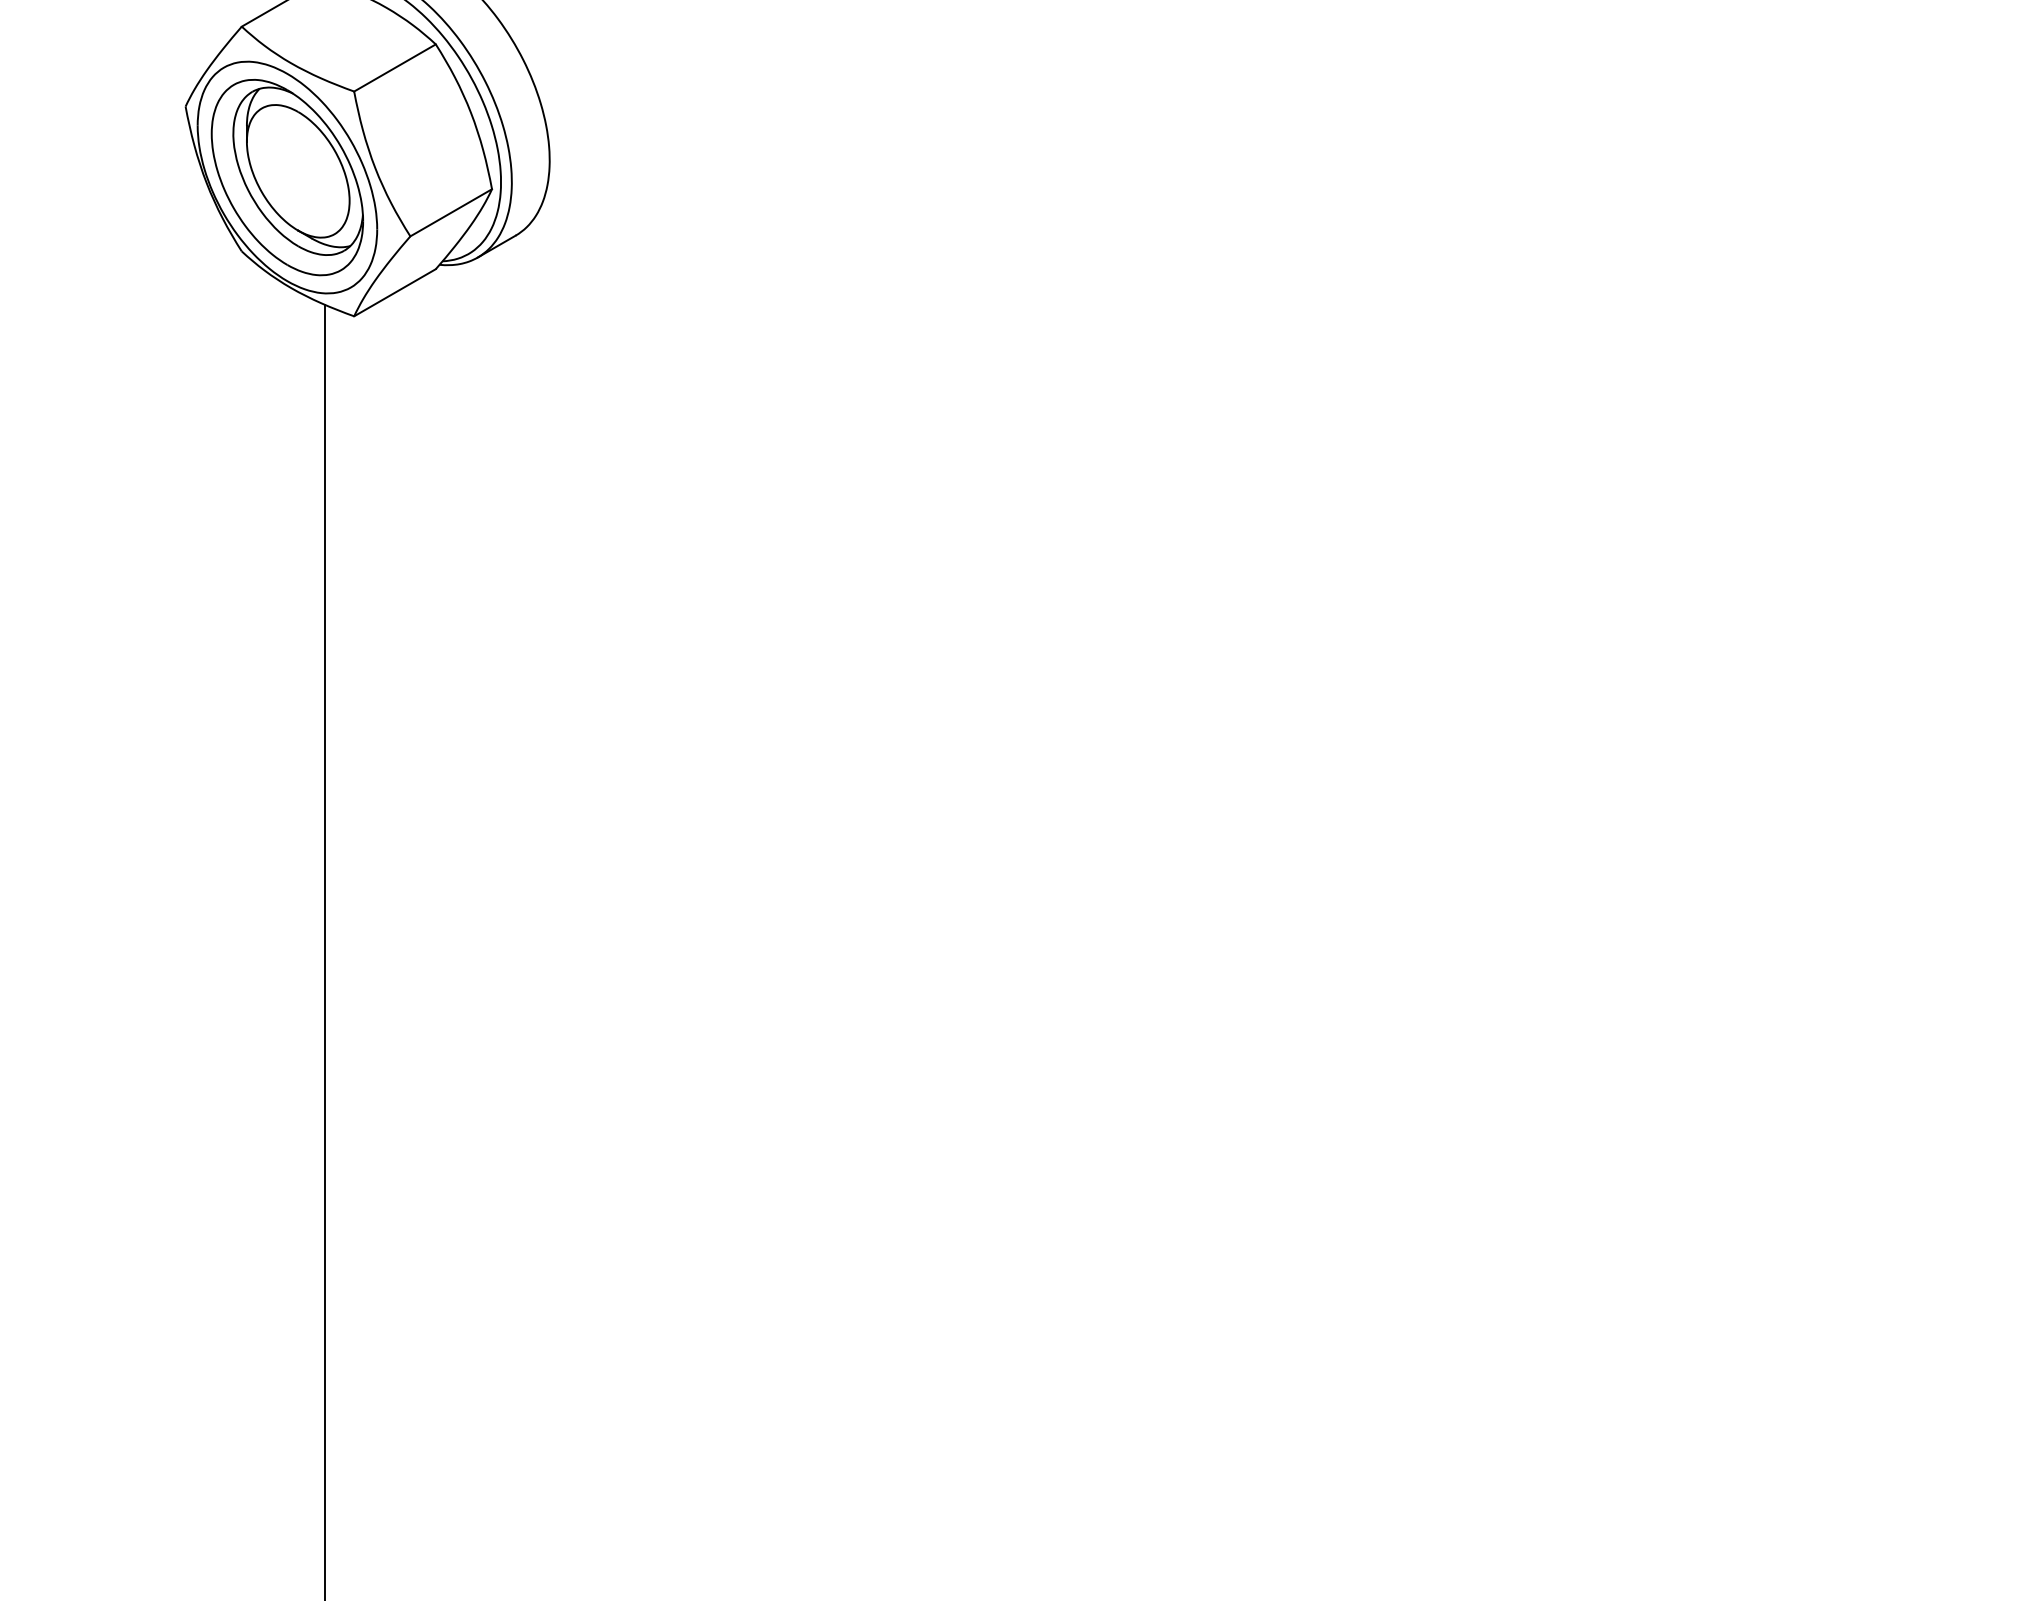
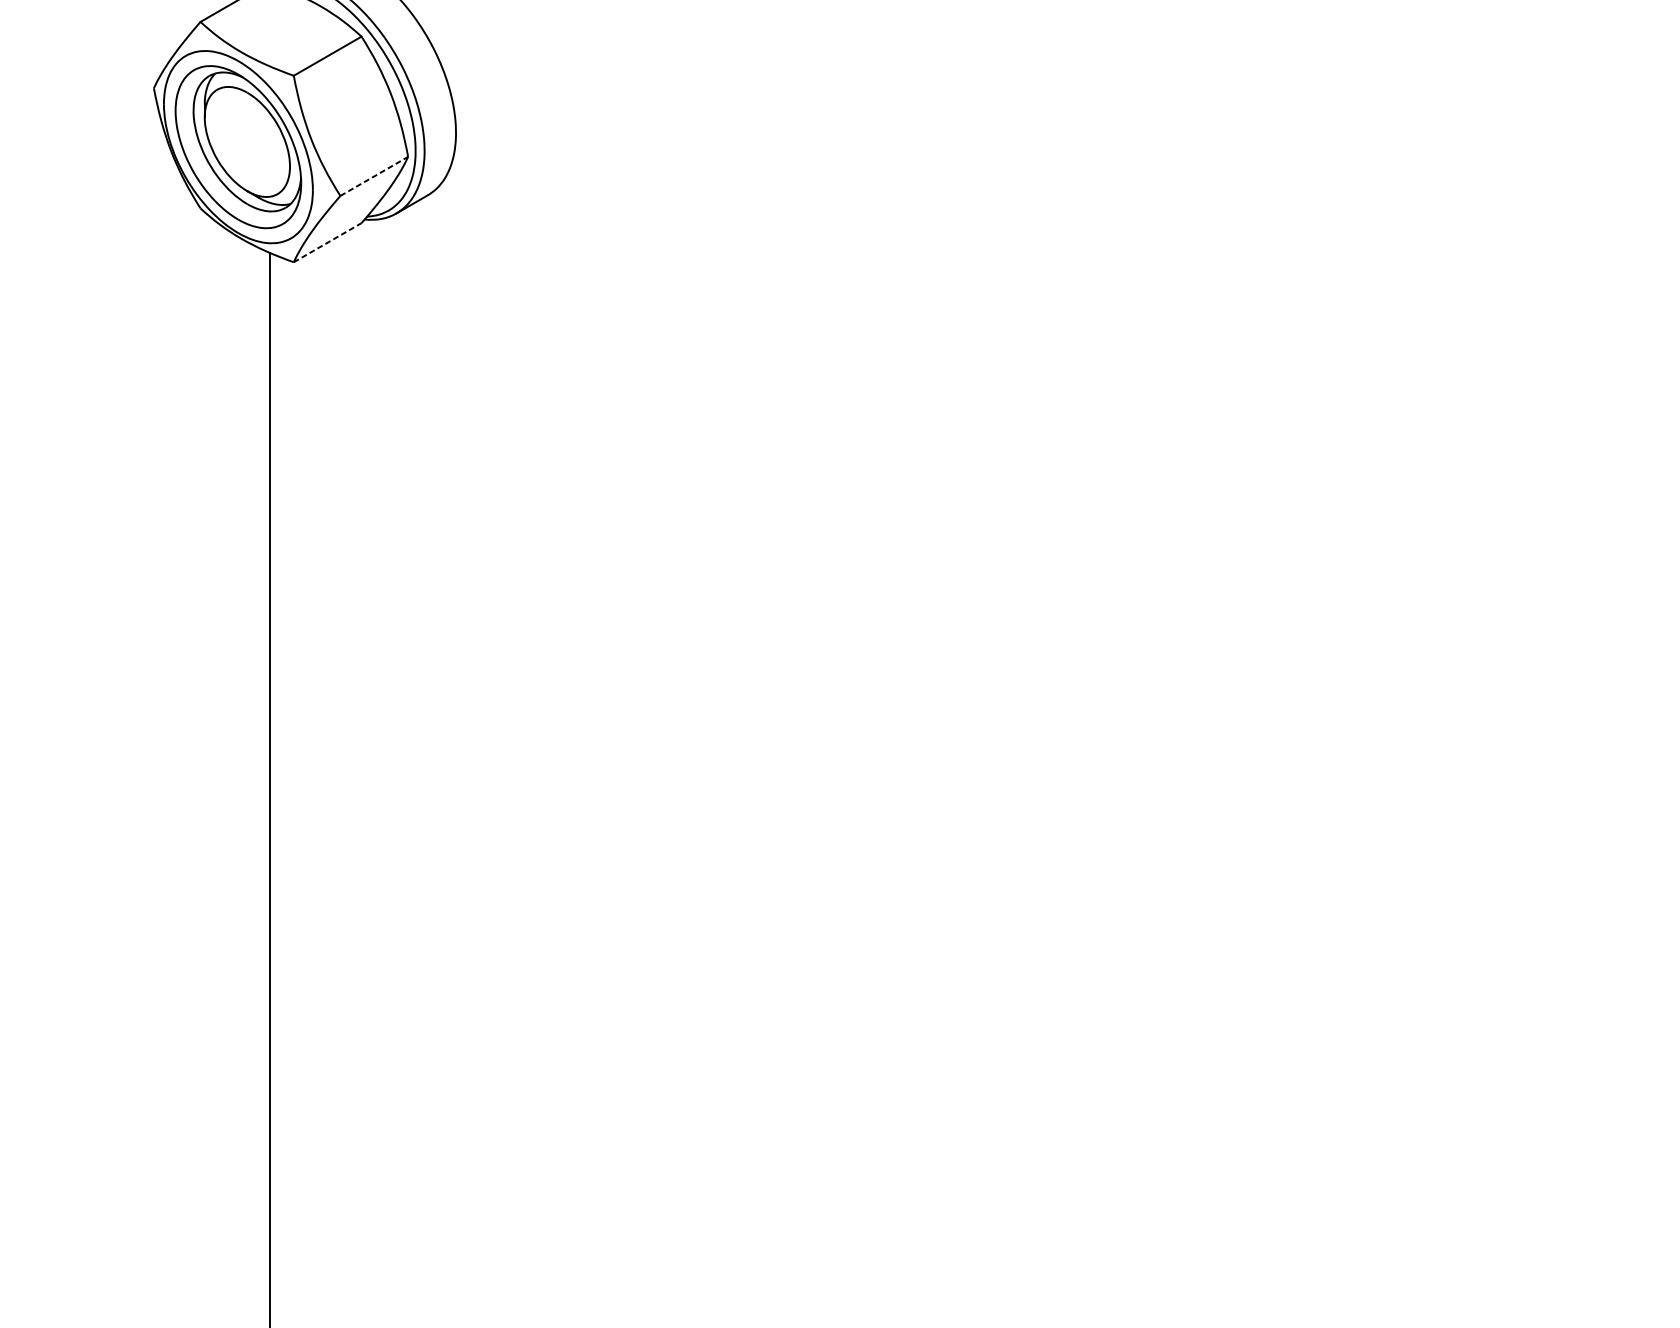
line: (451, 212) -> (374, 176), solid -> dashed
line: (395, 292) -> (328, 242), solid -> dashed

